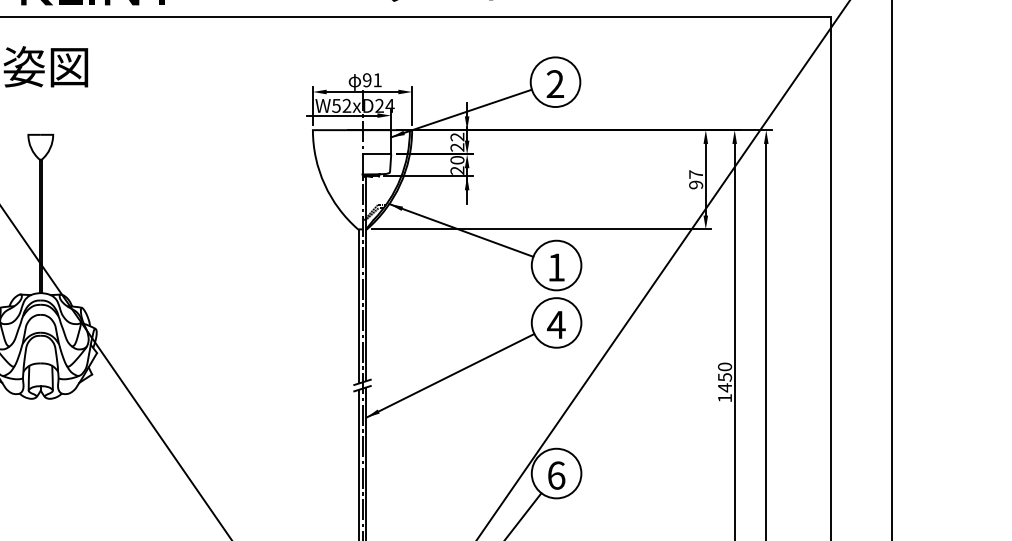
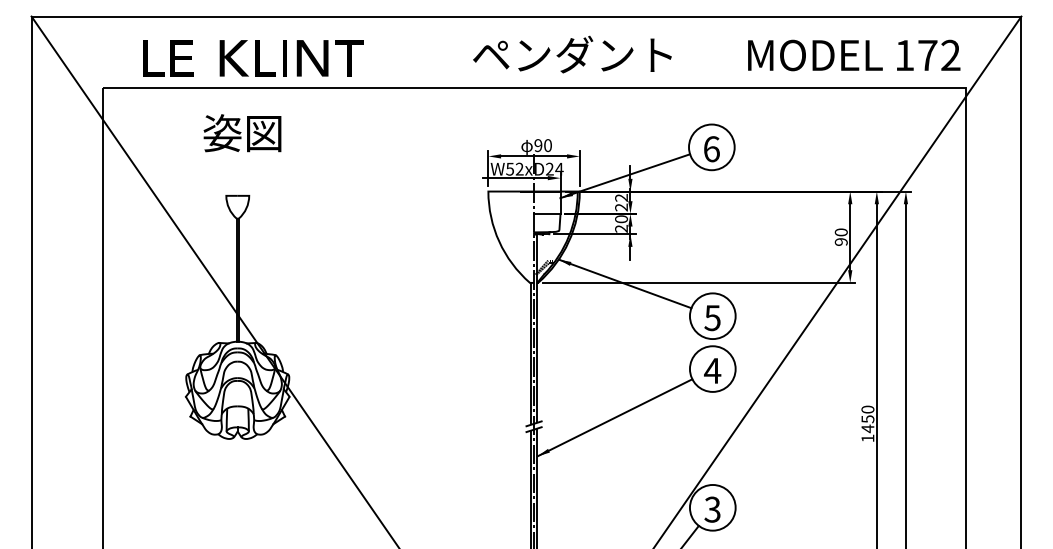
text: (377, 80) -> (547, 145), 91 -> 90
text: (555, 84) -> (711, 149), 2 -> 6
text: (695, 174) -> (840, 232), 97 -> 90
text: (556, 268) -> (712, 318), 1 -> 5
text: (556, 475) -> (712, 509), 6 -> 3

